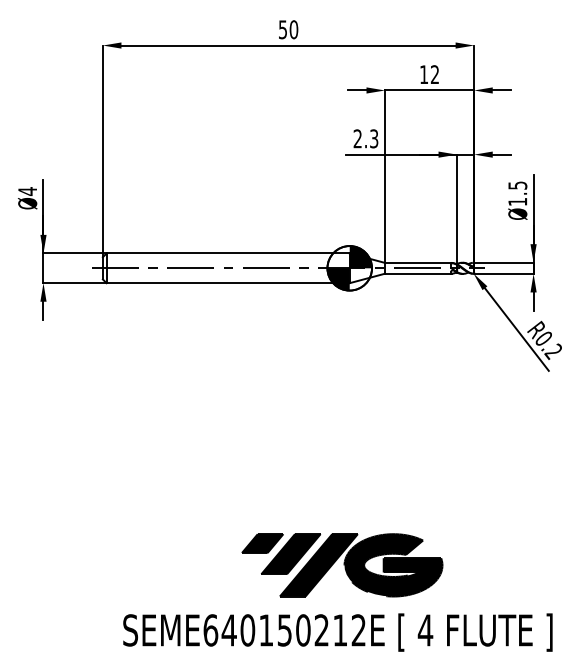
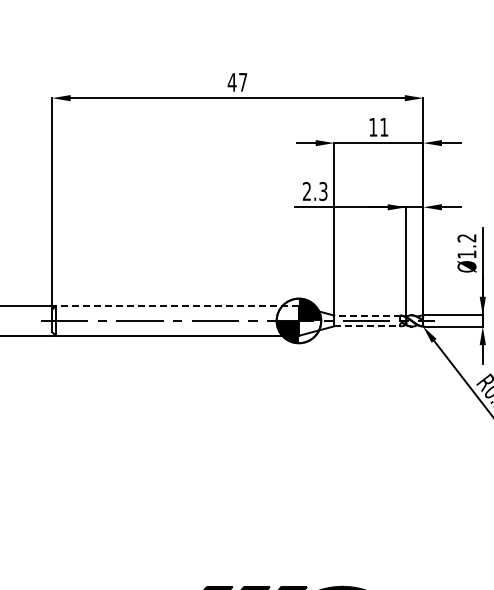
text: (288, 29) -> (237, 82), 50 -> 47
text: (434, 74) -> (383, 127), 12 -> 11
text: (517, 185) -> (466, 238), Ø1.5 -> Ø1.2
line: (228, 253) -> (177, 306), solid -> dashed
line: (417, 262) -> (366, 315), solid -> dashed
line: (418, 273) -> (367, 326), solid -> dashed

